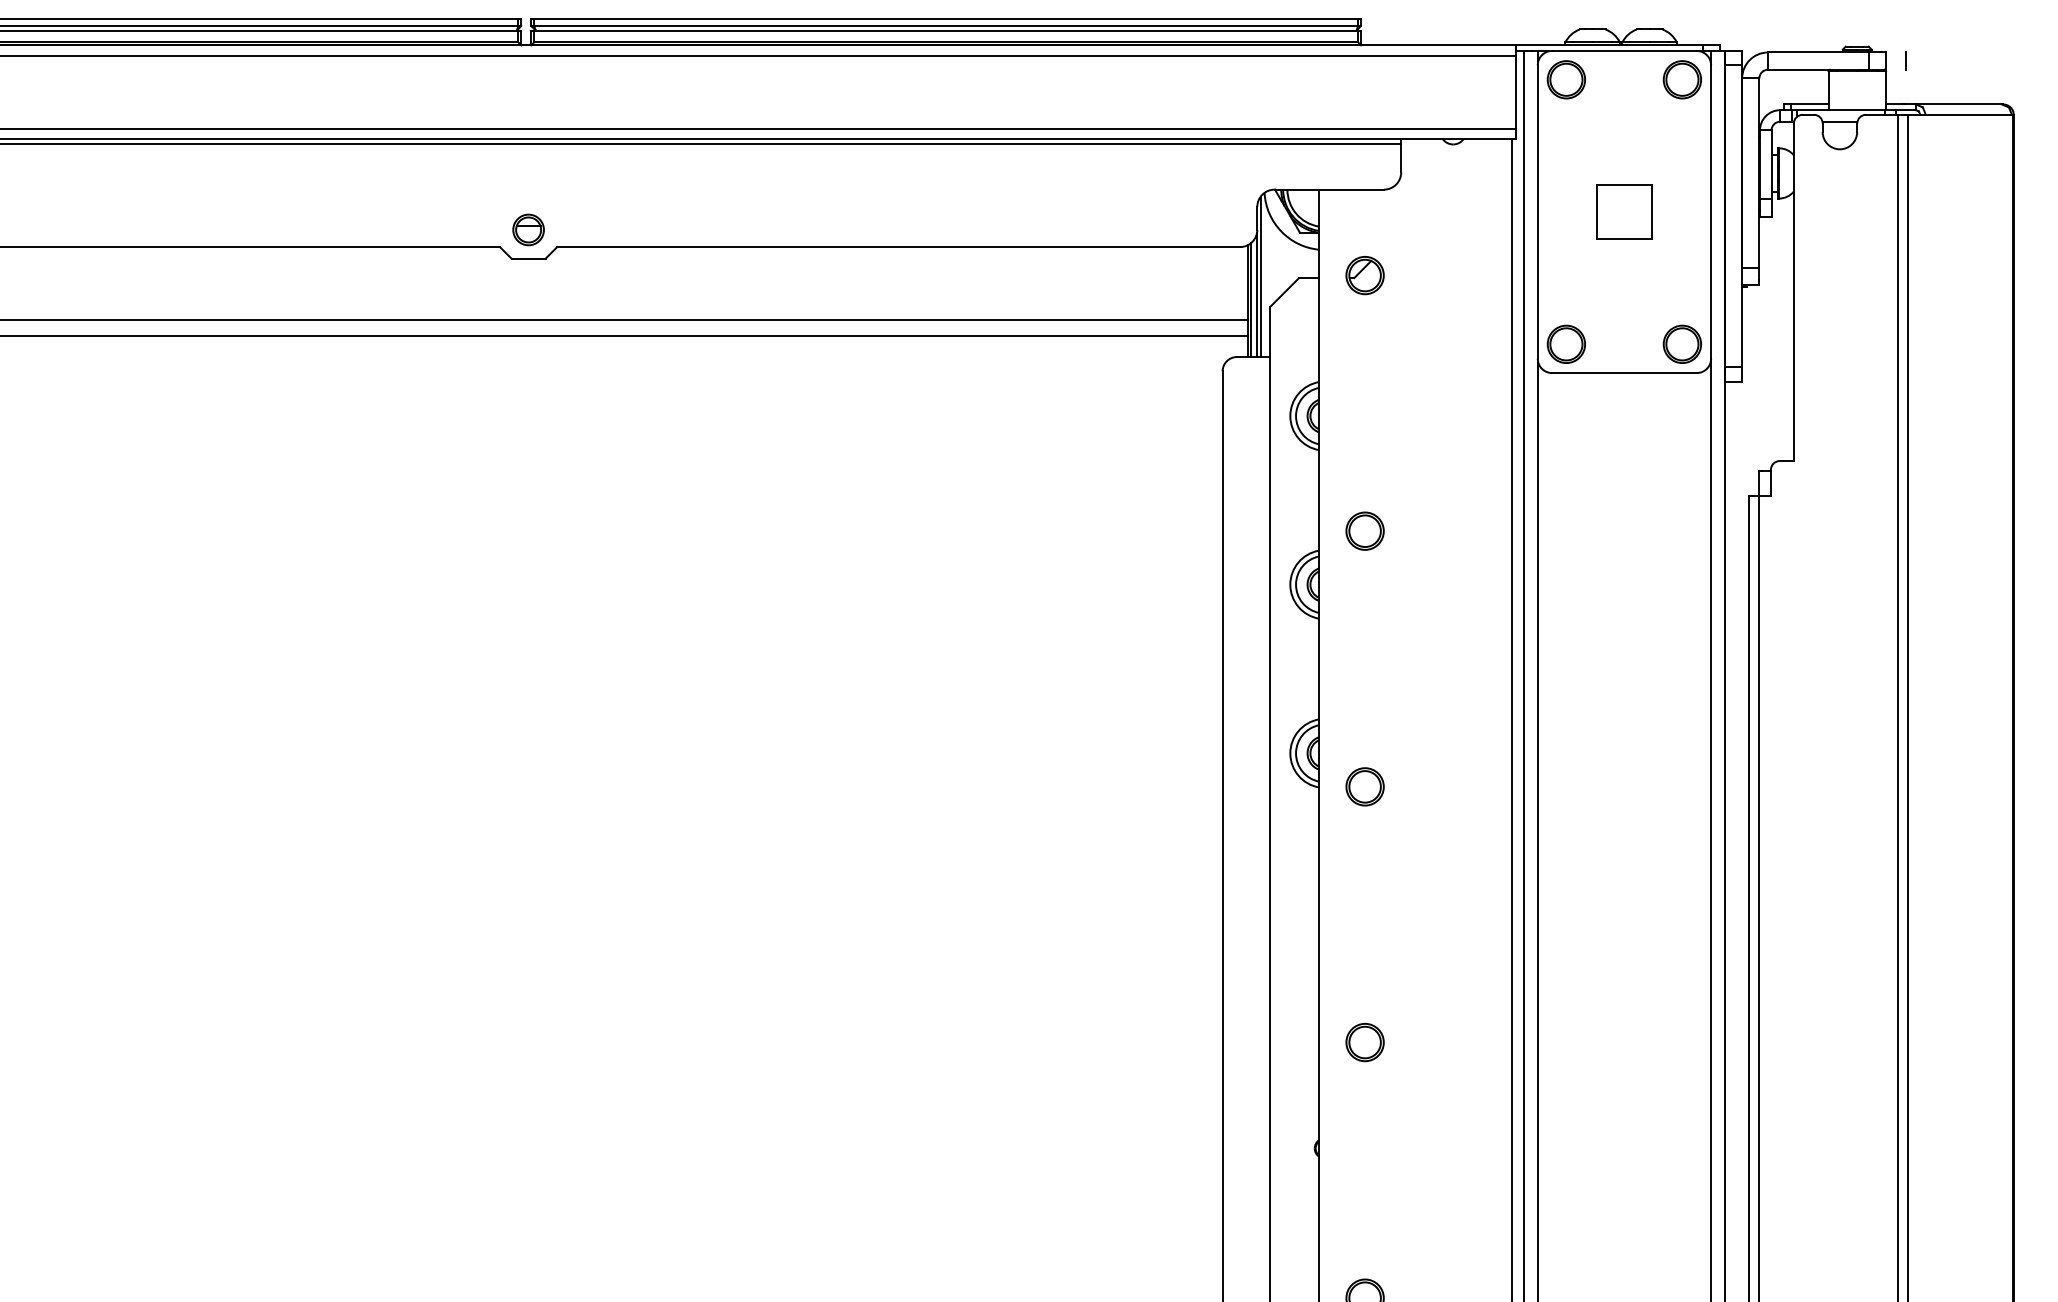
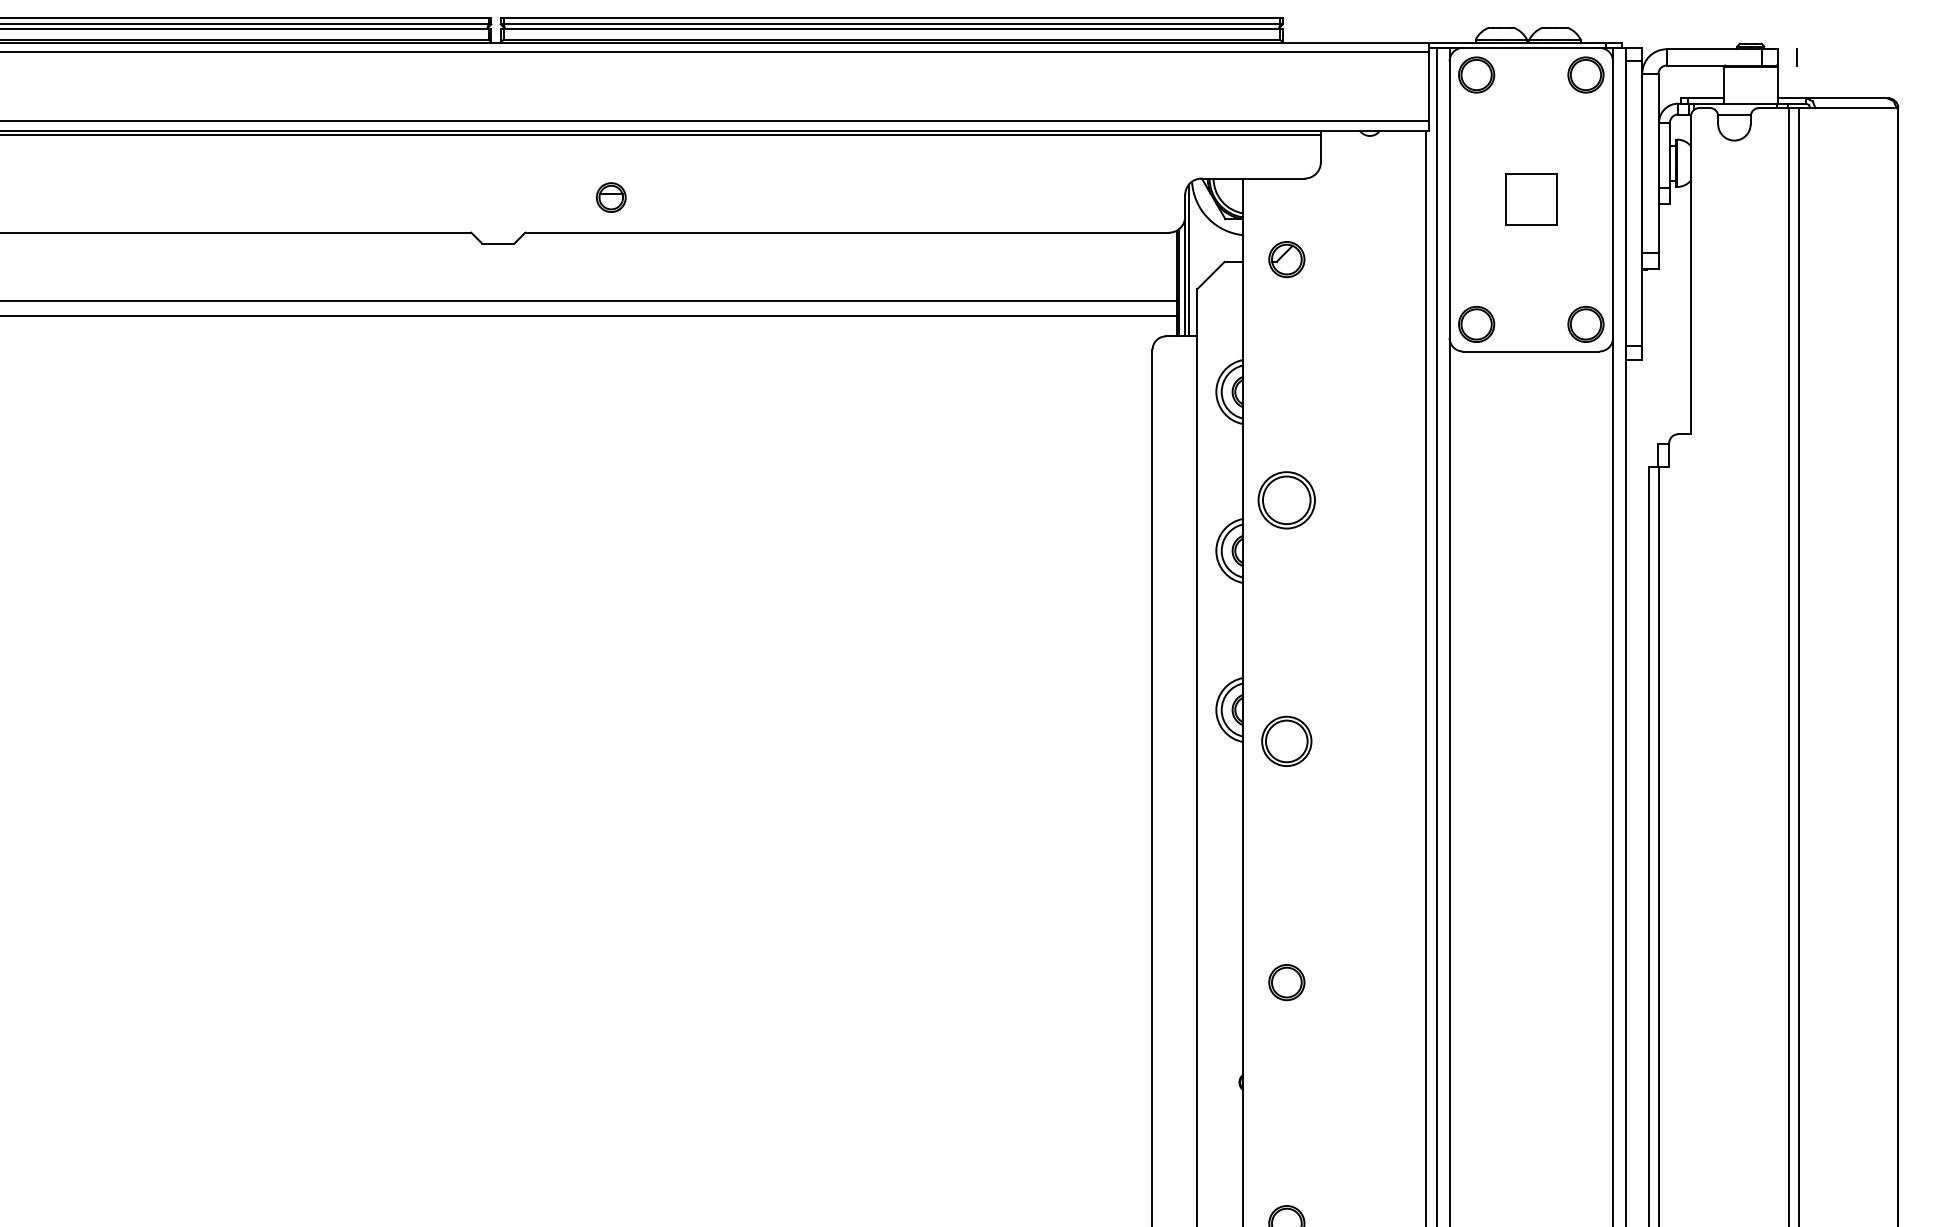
part: (528, 229) -> (611, 197), moved
part: (1364, 531) -> (1286, 500), size x1.6
part: (1364, 786) -> (1286, 741), size x1.4

